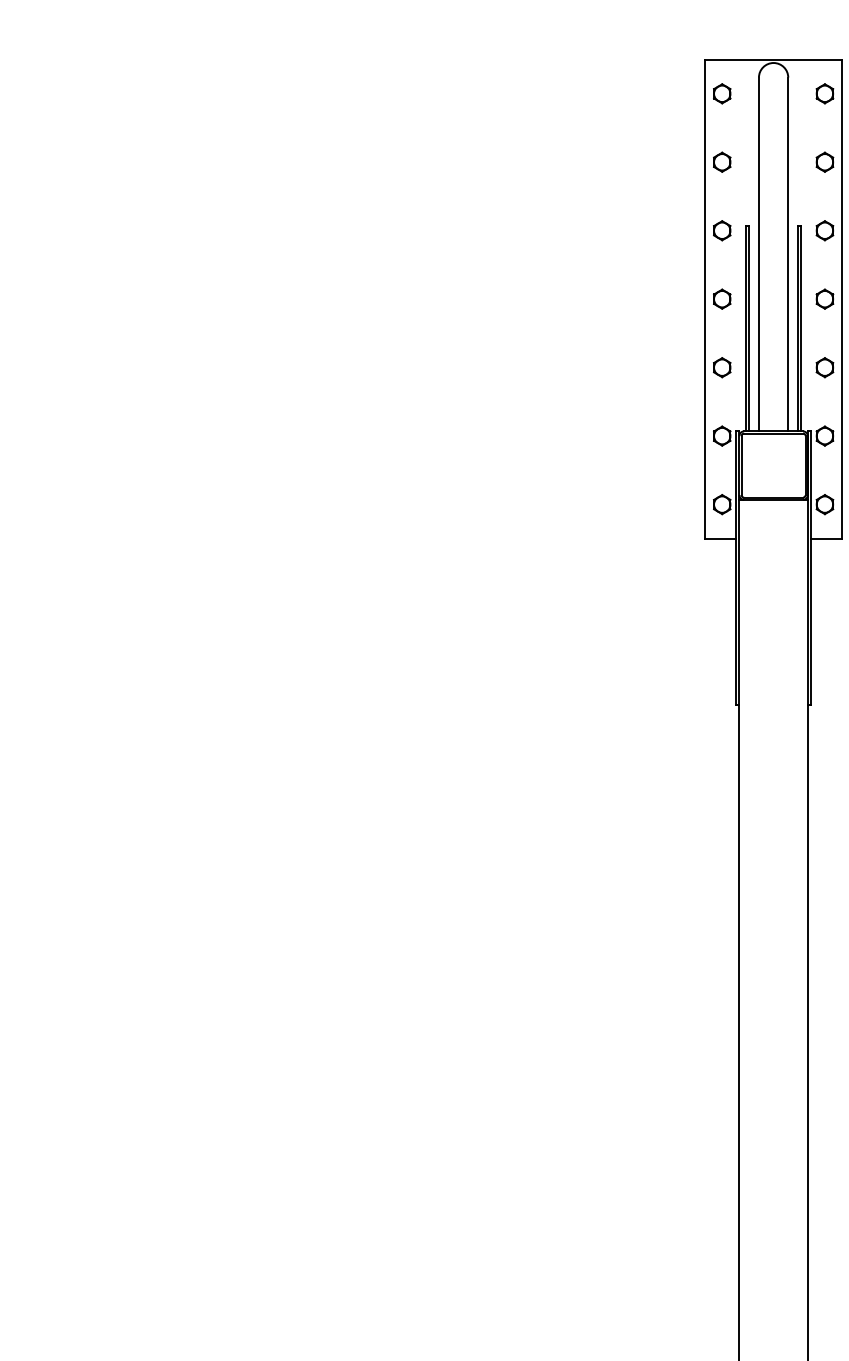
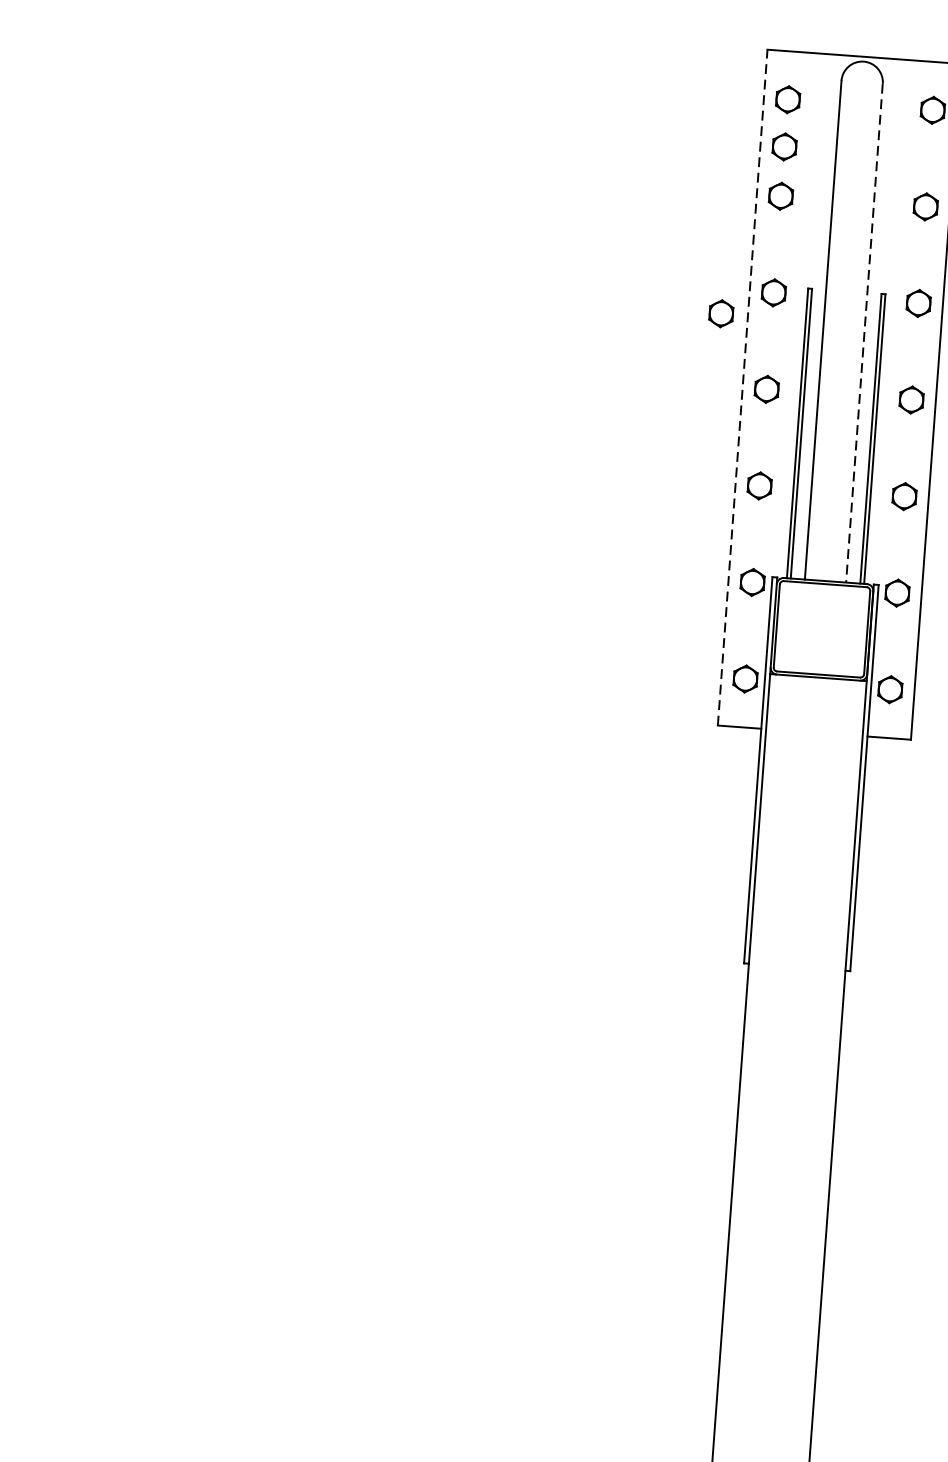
part: (722, 126) -> (785, 145), added
part: (686, 247) -> (721, 312), added
line: (788, 254) -> (864, 333), solid -> dashed
line: (705, 299) -> (743, 388), solid -> dashed

